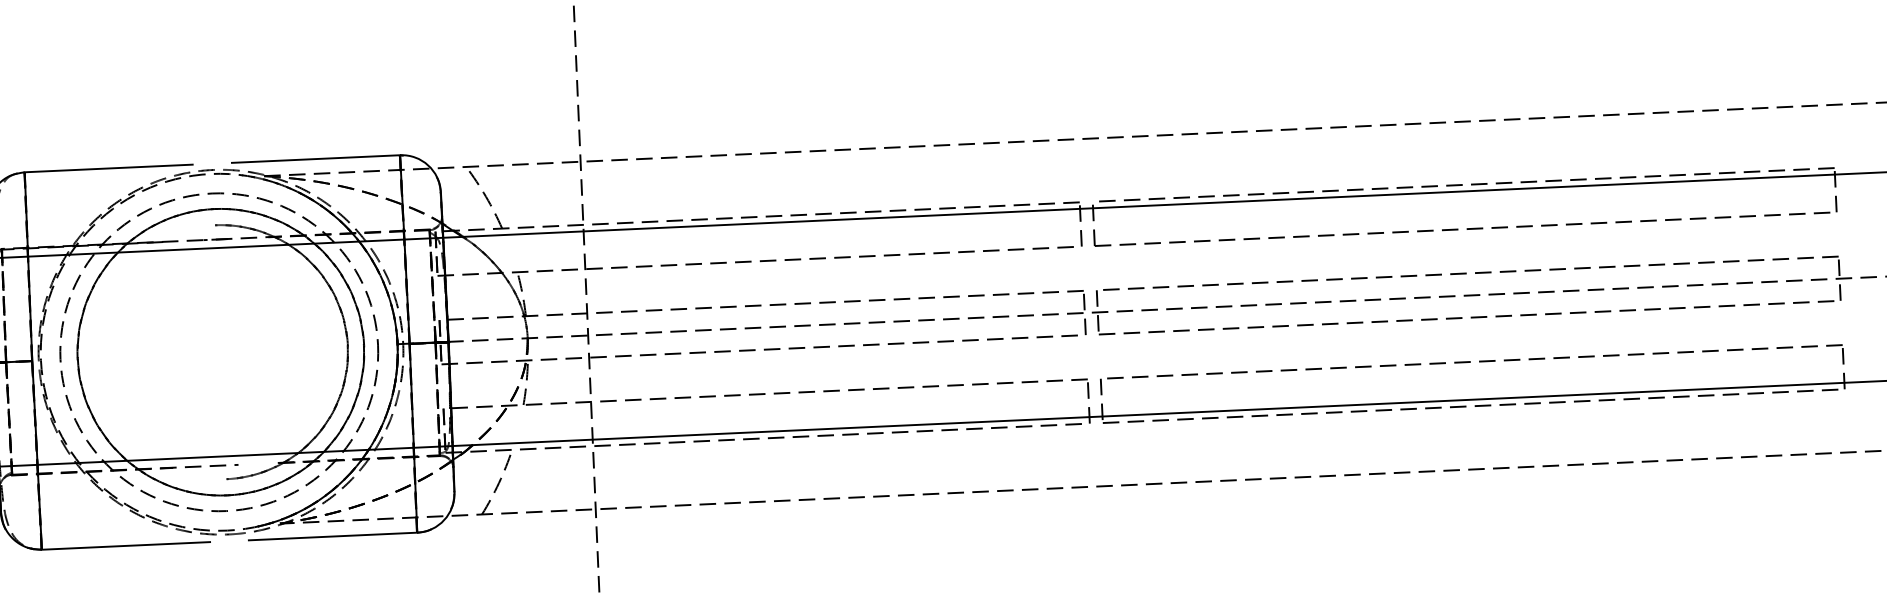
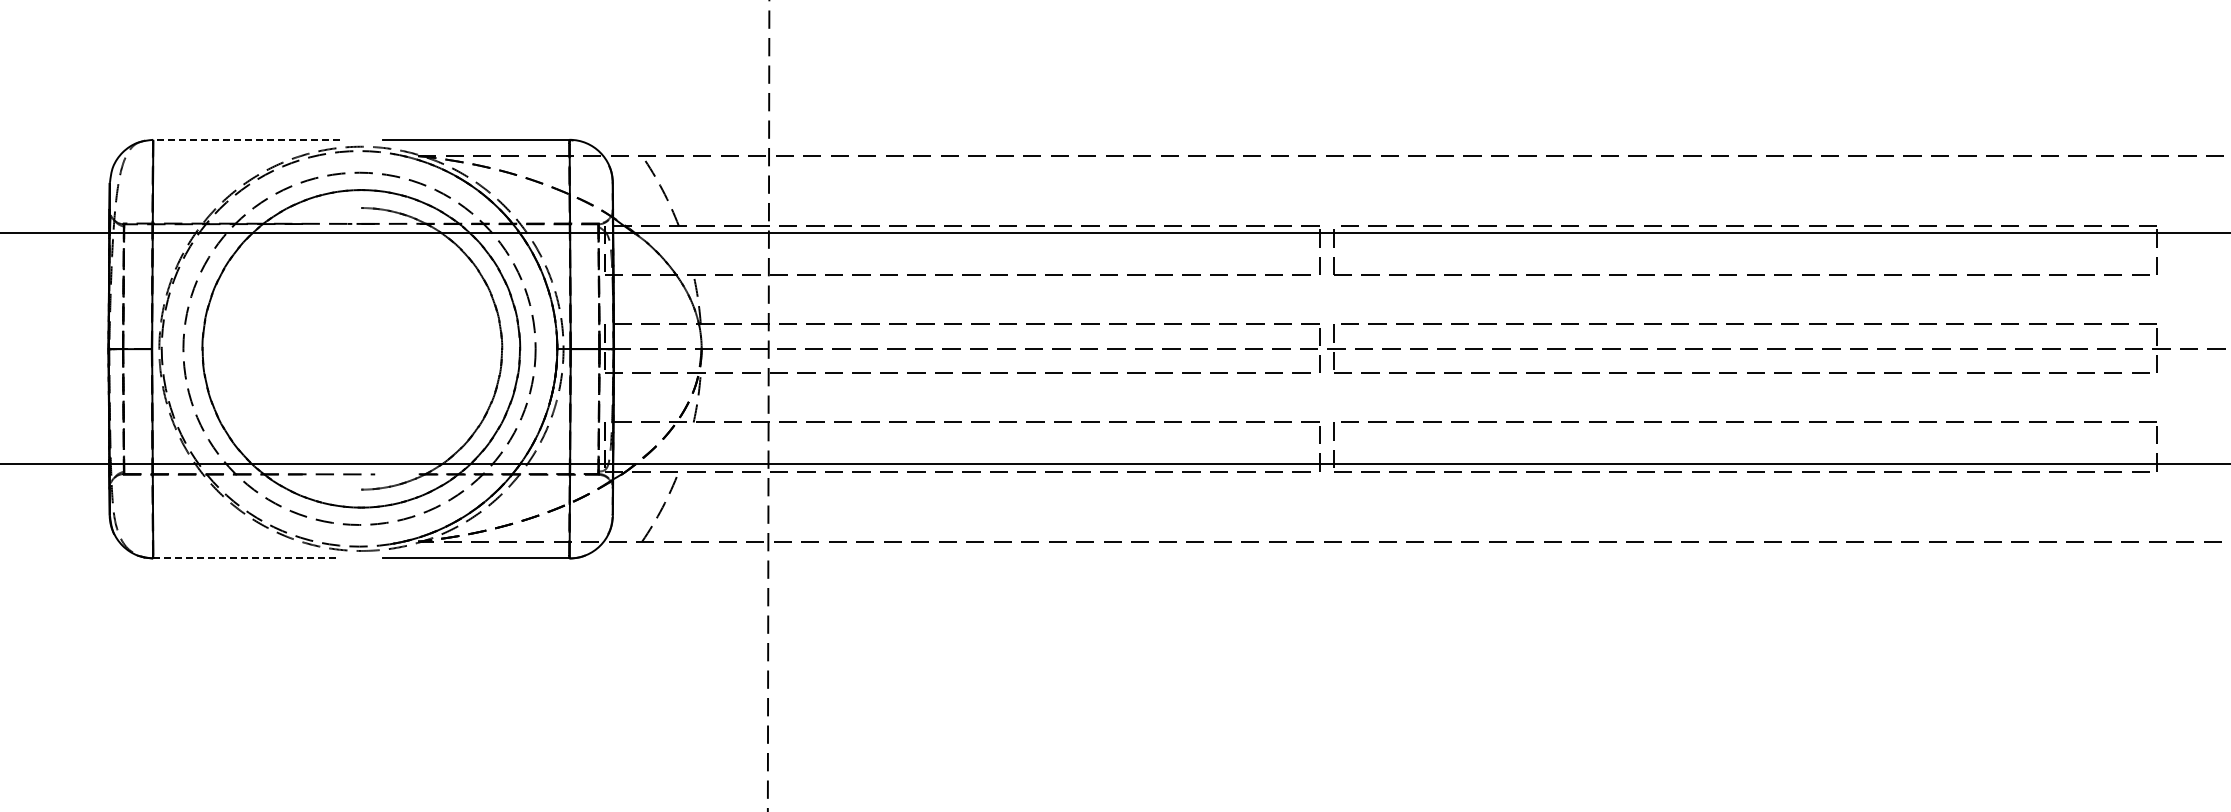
line: (107, 168) -> (245, 139), solid -> dashed
line: (125, 545) -> (246, 558), solid -> dashed

